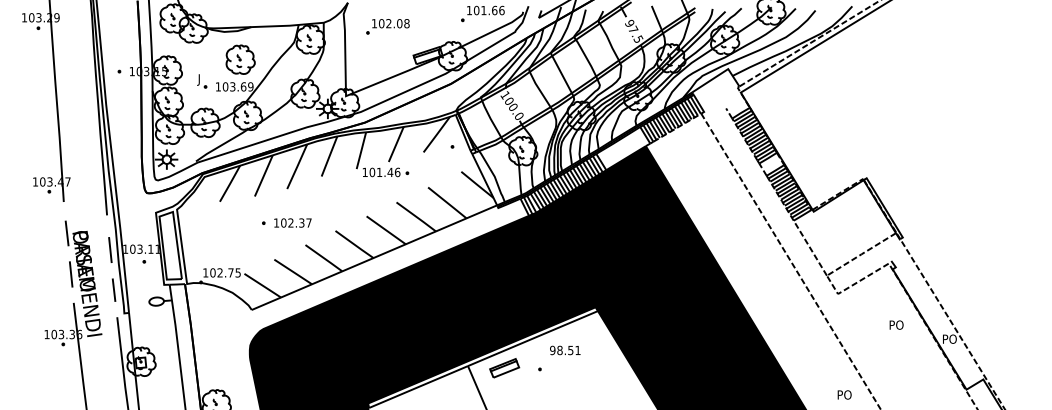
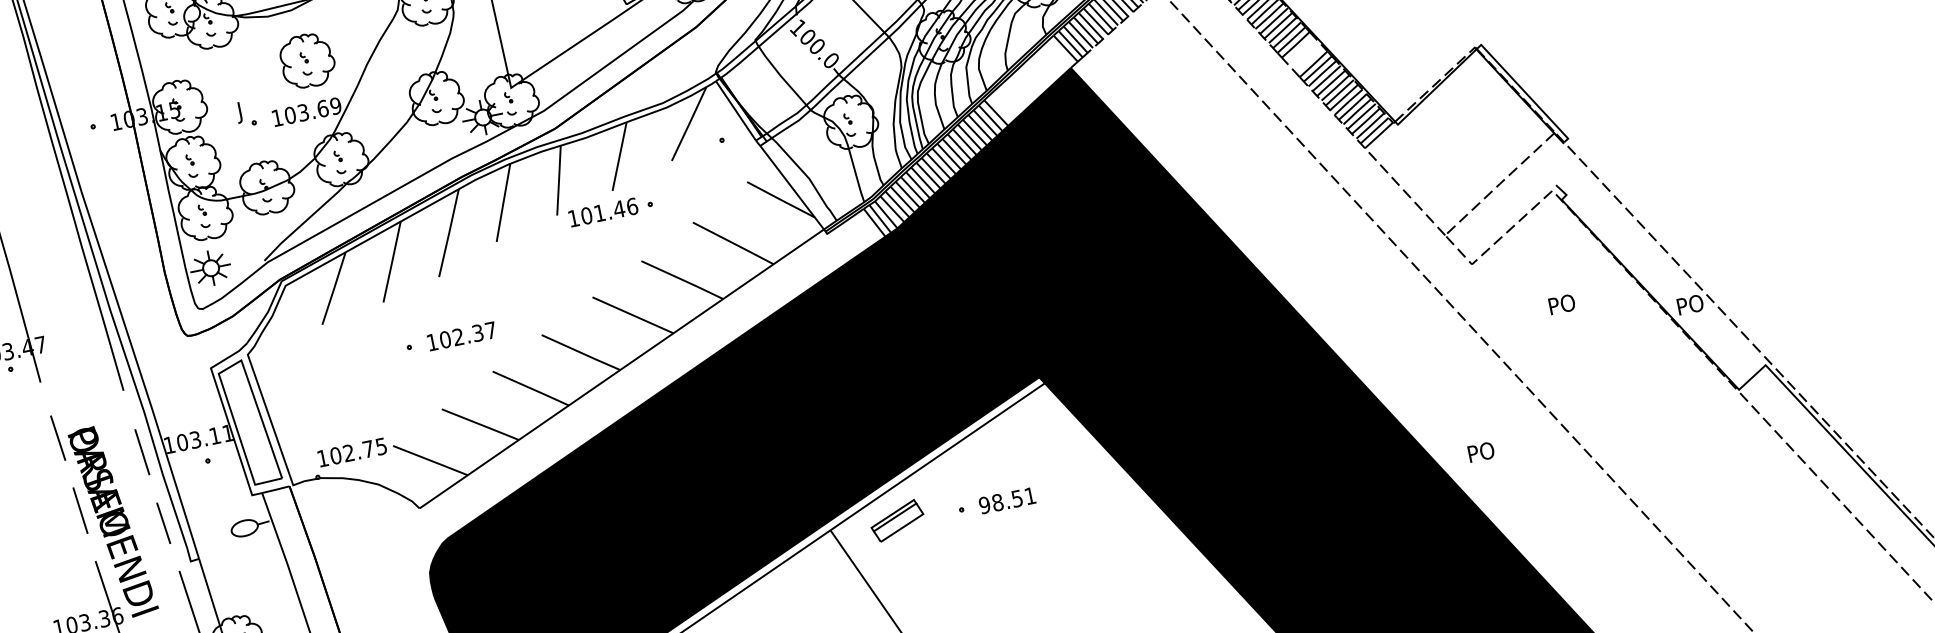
text: (896, 324) -> (1561, 303), moved
text: (565, 350) -> (1007, 500), moved
text: (844, 394) -> (1480, 451), moved

